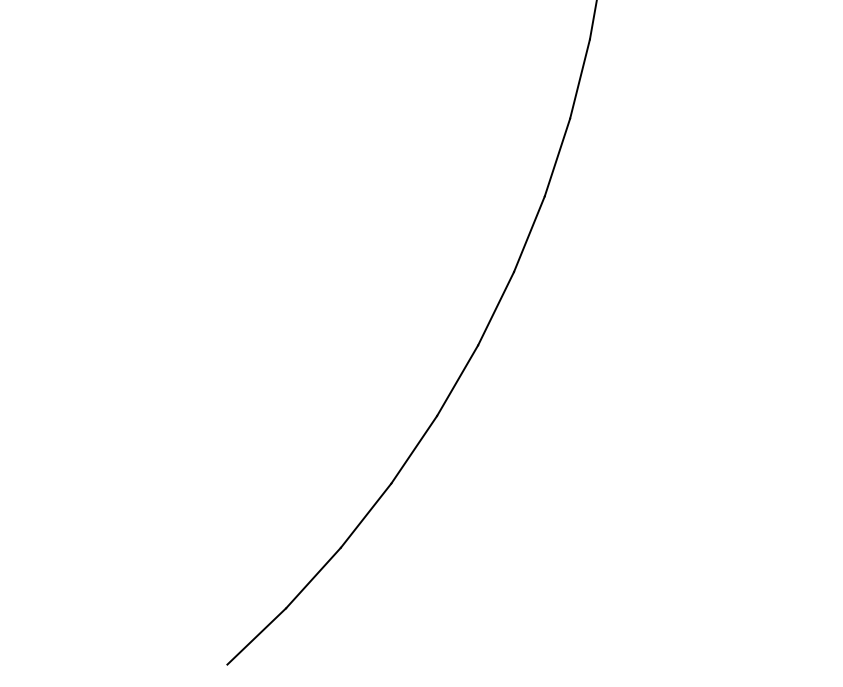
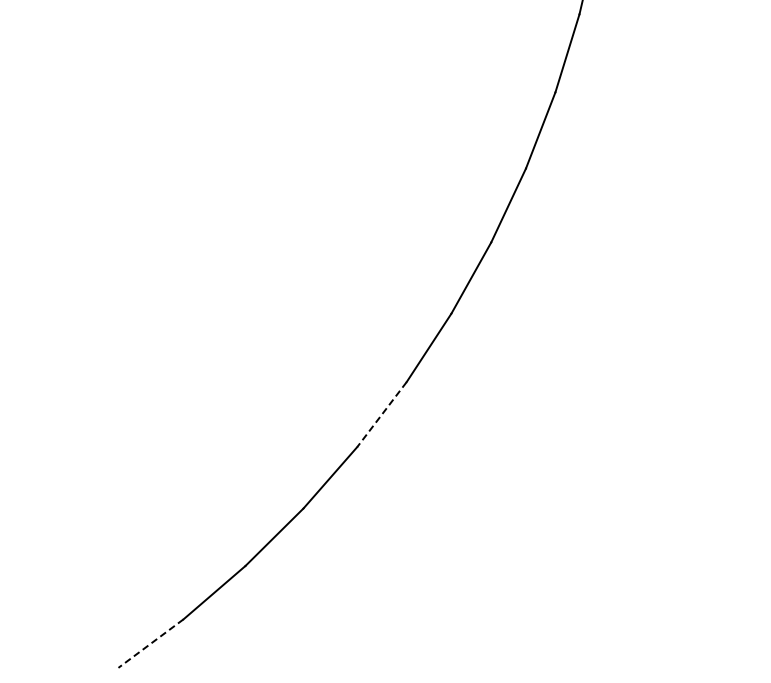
line: (457, 380) -> (381, 414), solid -> dashed
line: (256, 636) -> (150, 643), solid -> dashed

